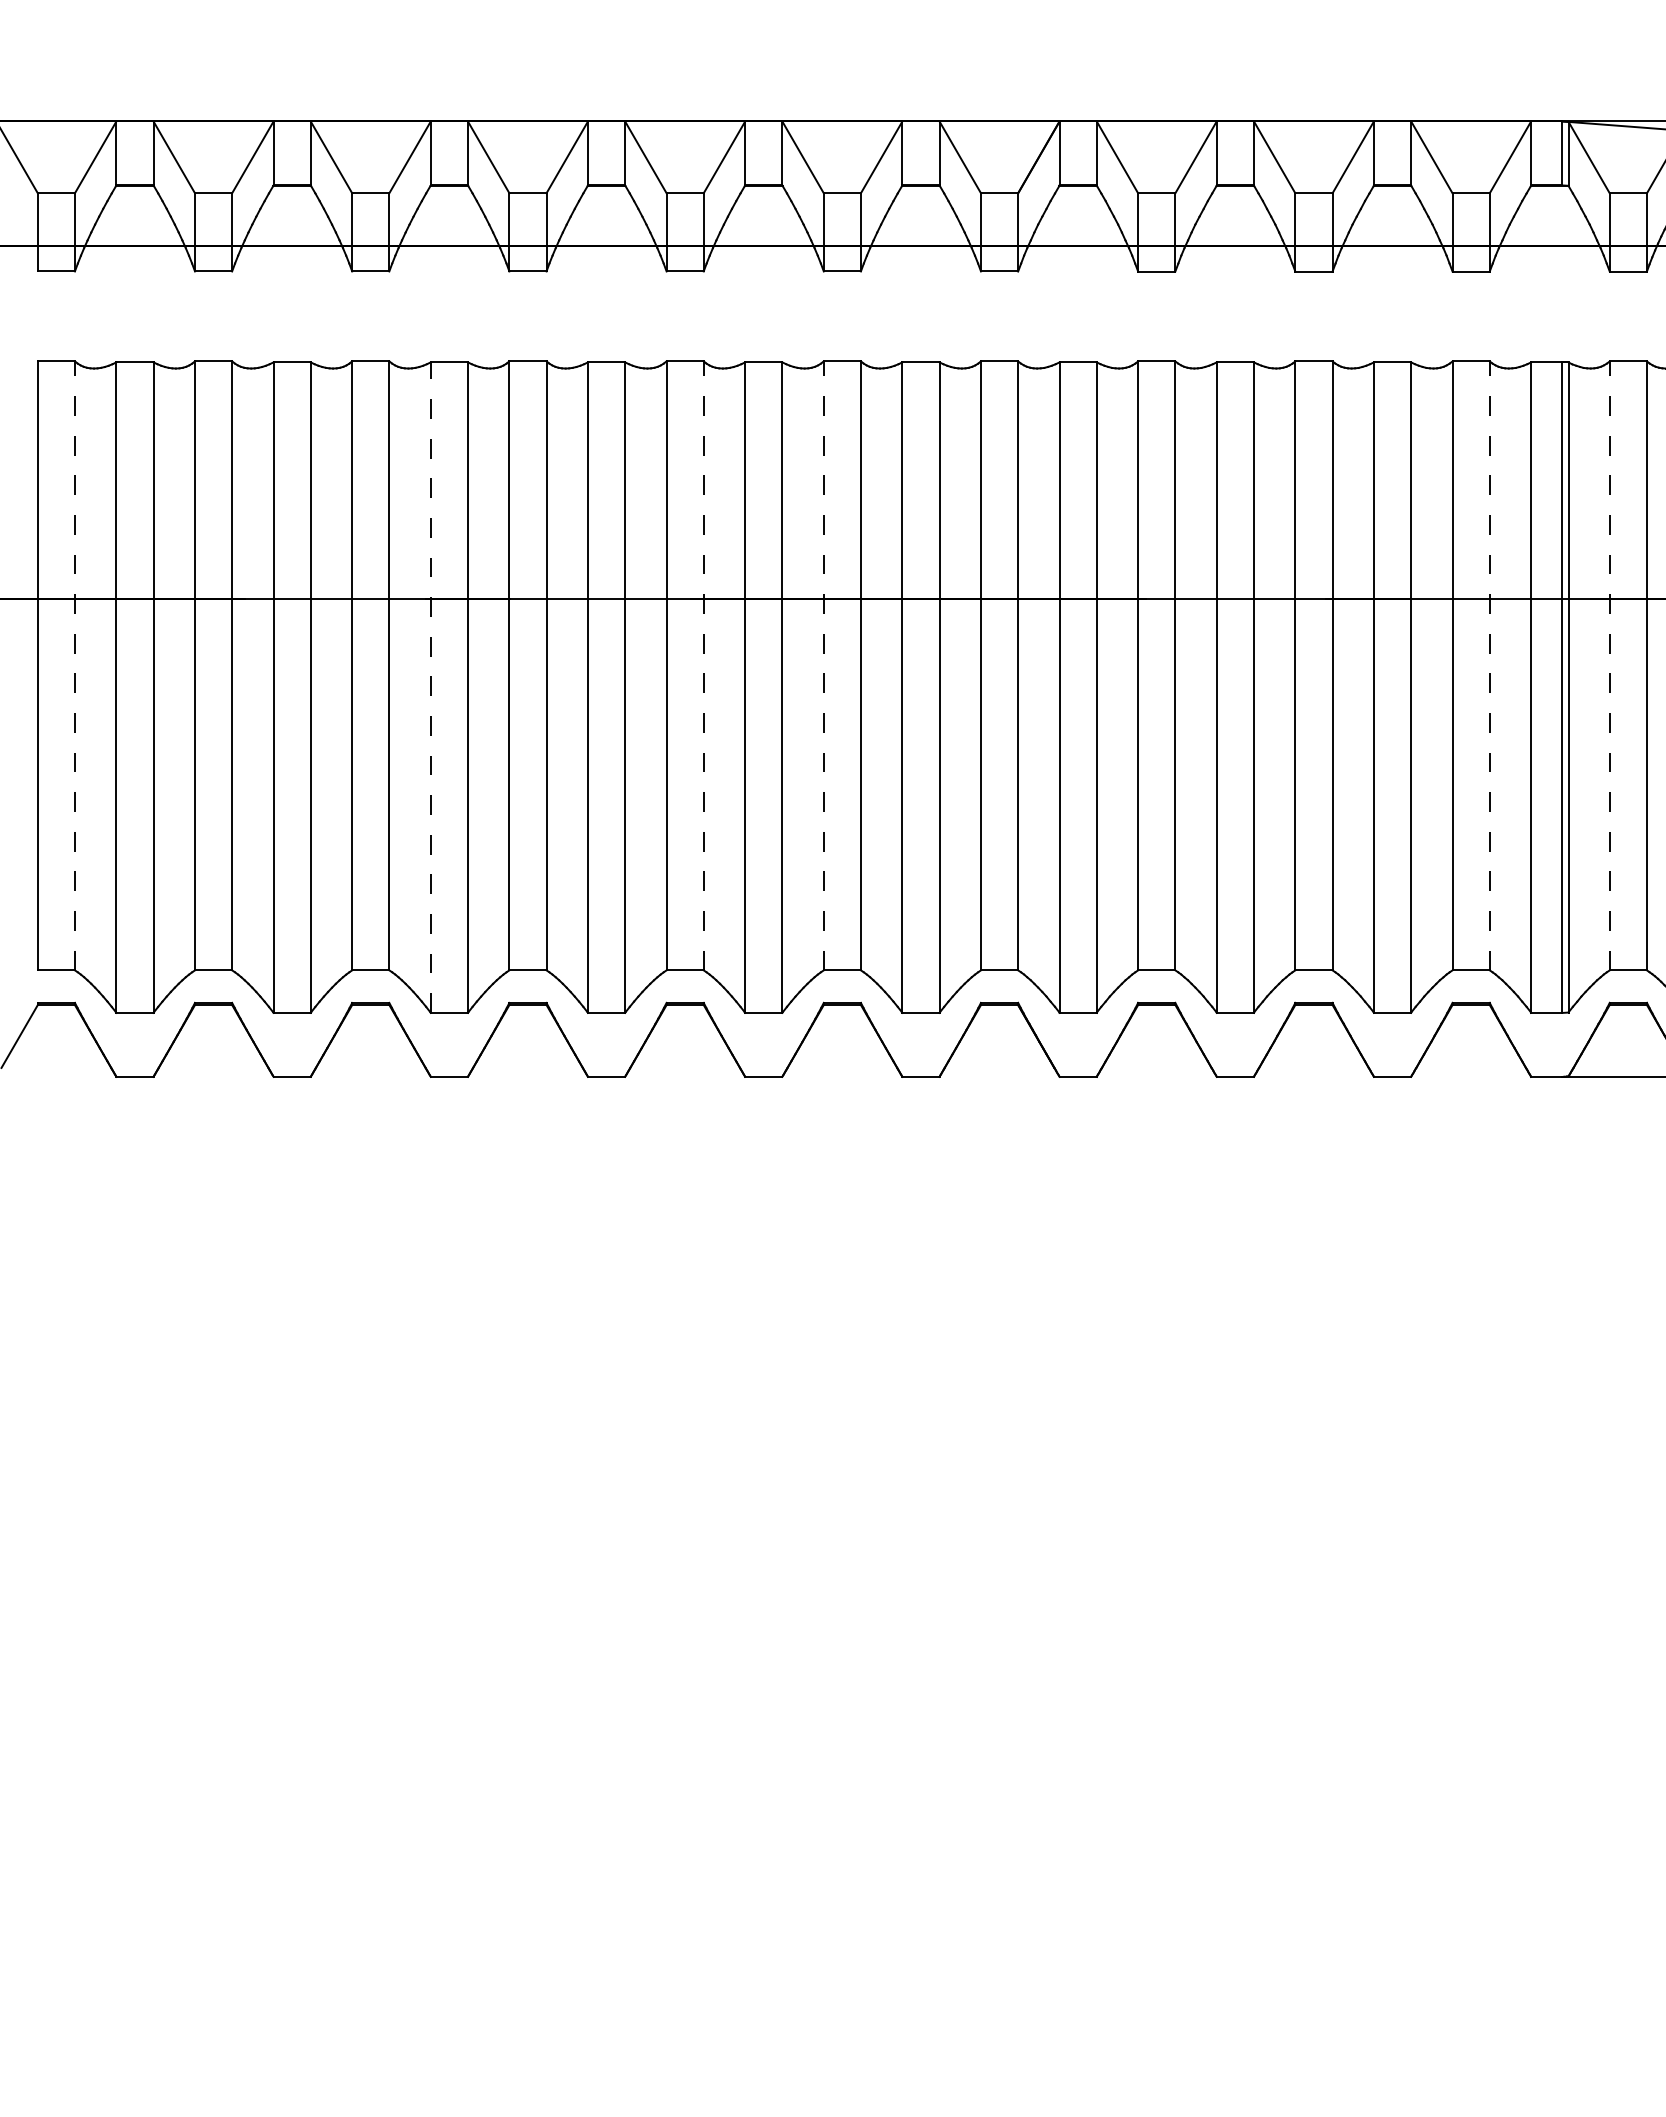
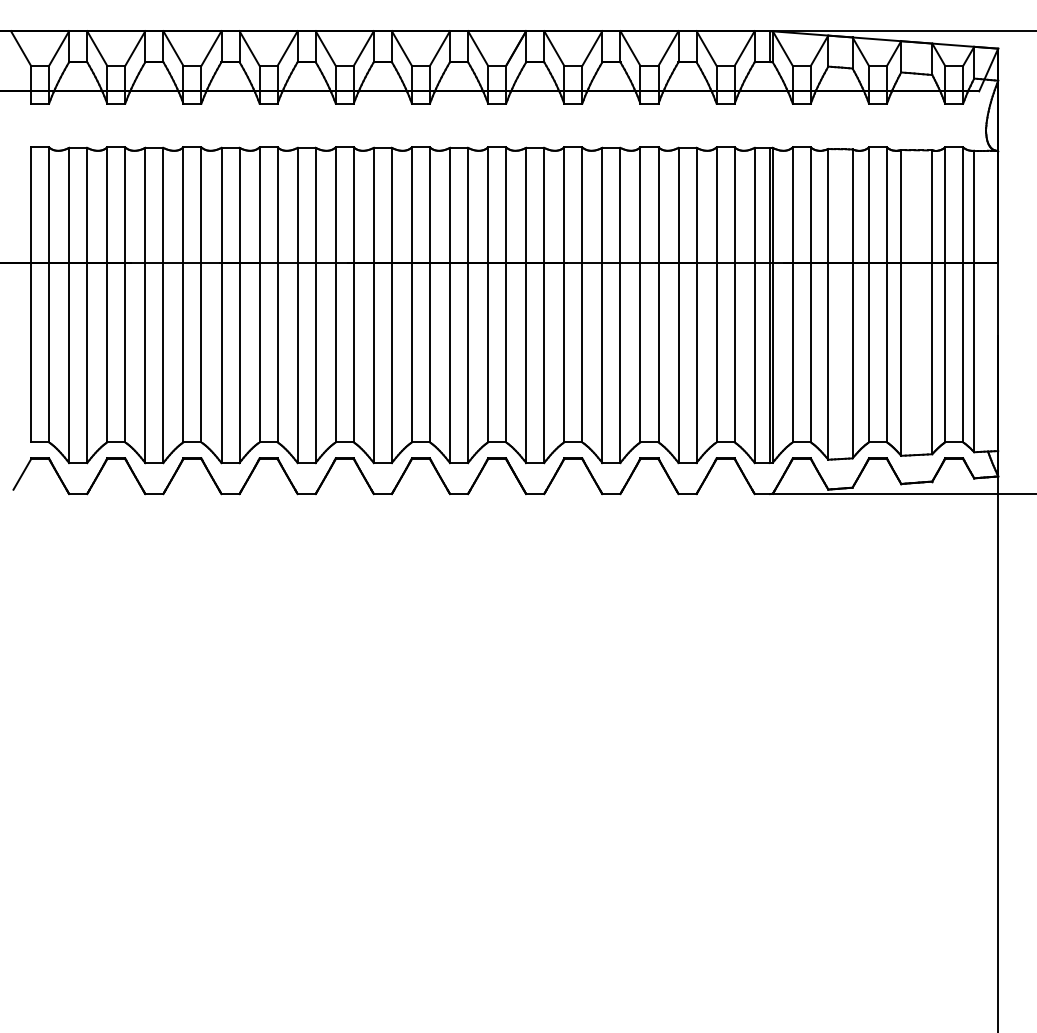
line: (75, 665) -> (49, 294), dashed -> solid
line: (703, 665) -> (353, 294), dashed -> solid
line: (822, 665) -> (411, 294), dashed -> solid
line: (1489, 665) -> (734, 294), dashed -> solid
line: (1609, 665) -> (792, 294), dashed -> solid
line: (430, 687) -> (221, 305), dashed -> solid

